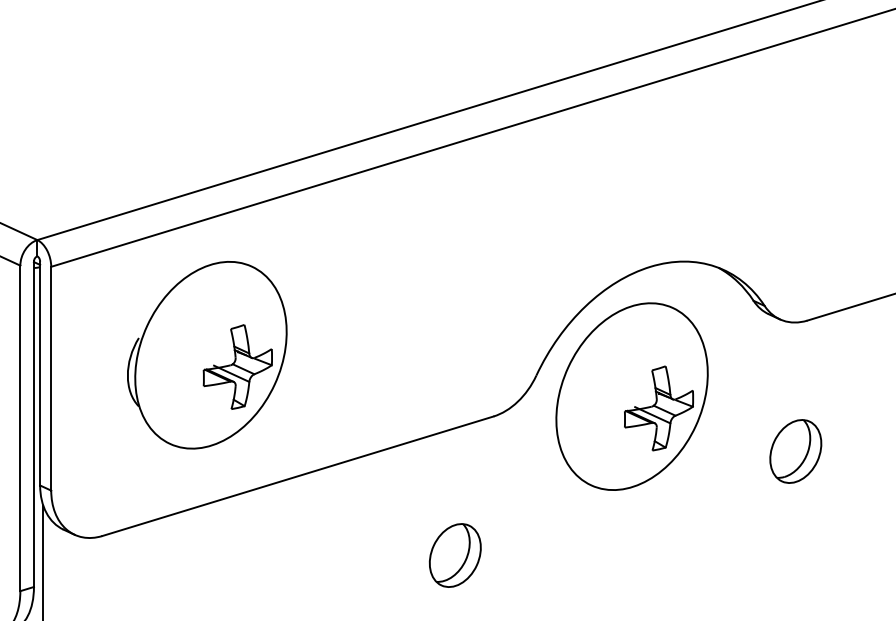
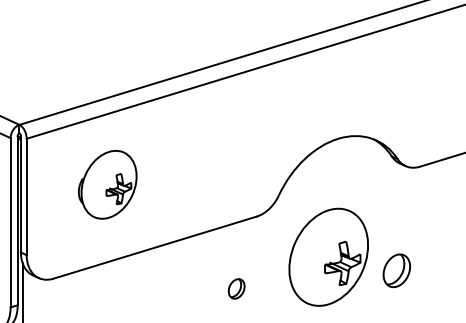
part: (206, 354) -> (107, 184), size x0.7
part: (631, 395) -> (328, 256), moved
part: (795, 450) -> (396, 270), moved
part: (454, 554) -> (236, 288), size x0.6

